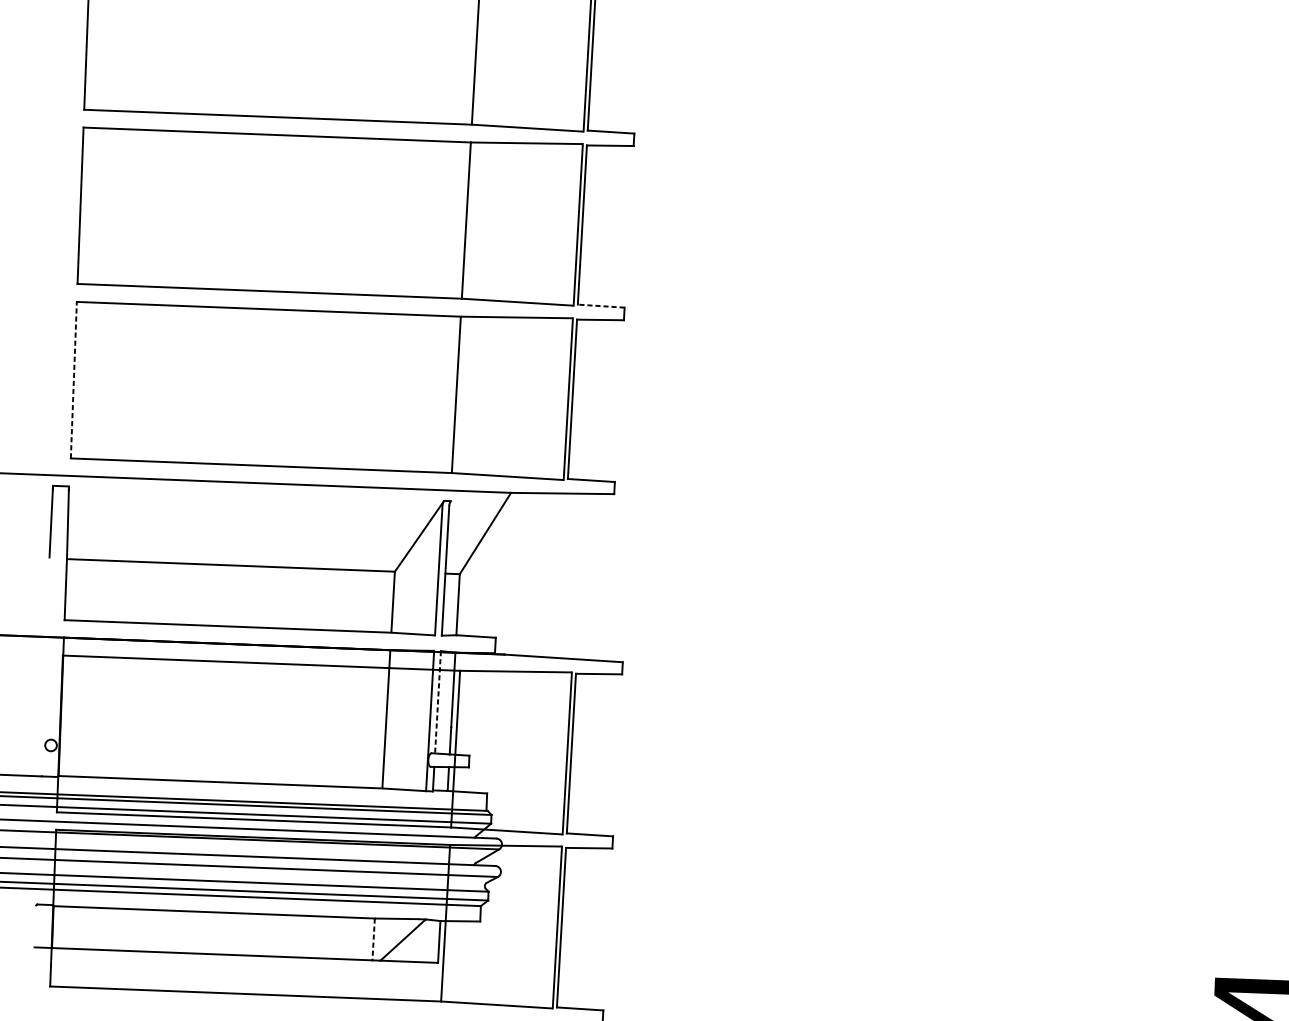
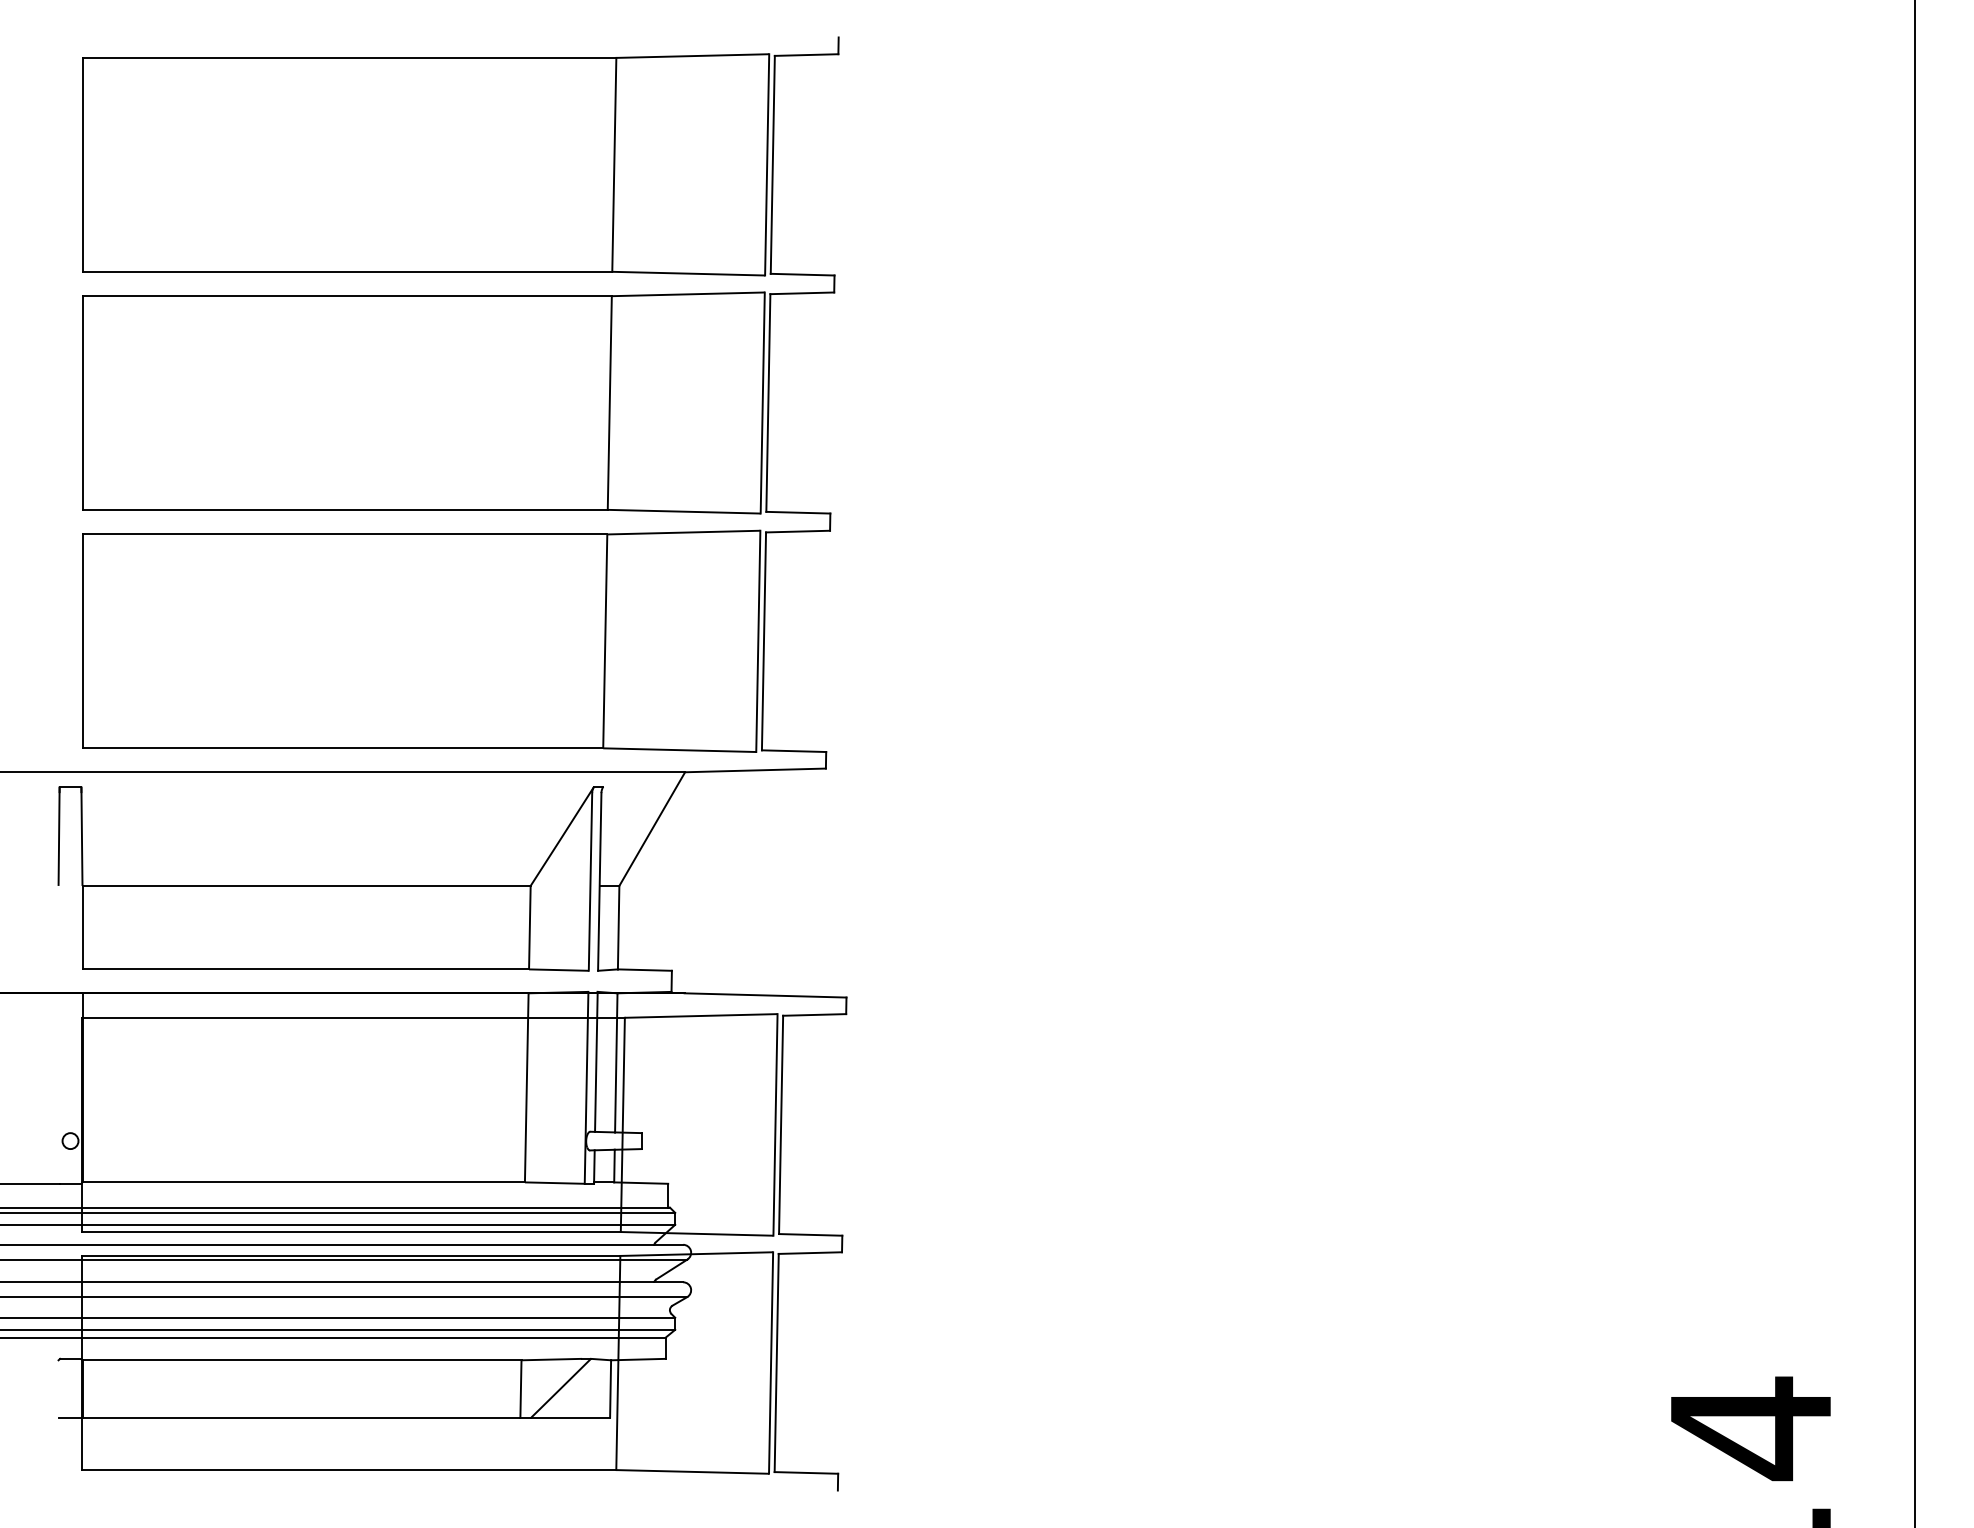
line: (600, 305) -> (797, 512), dashed -> solid
line: (73, 380) -> (82, 641), dashed -> solid
line: (438, 702) -> (596, 1062), dashed -> solid
line: (373, 939) -> (520, 1388), dashed -> solid

